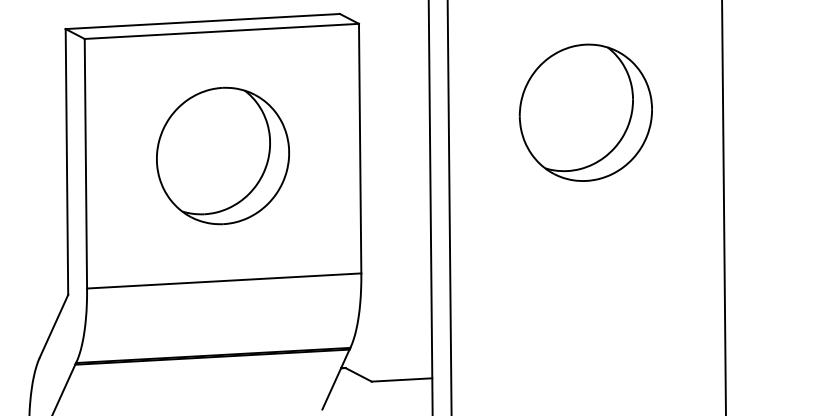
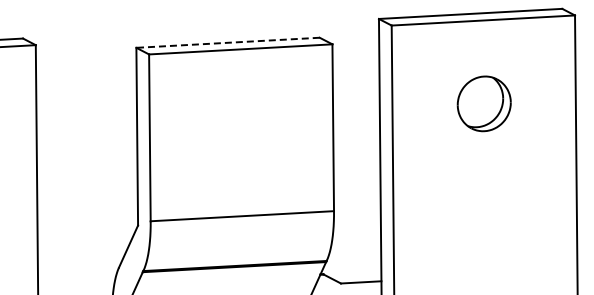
line: (203, 21) -> (228, 42), solid -> dashed
part: (586, 112) -> (484, 103), size x0.6
part: (222, 155) -> (241, 132), removed

